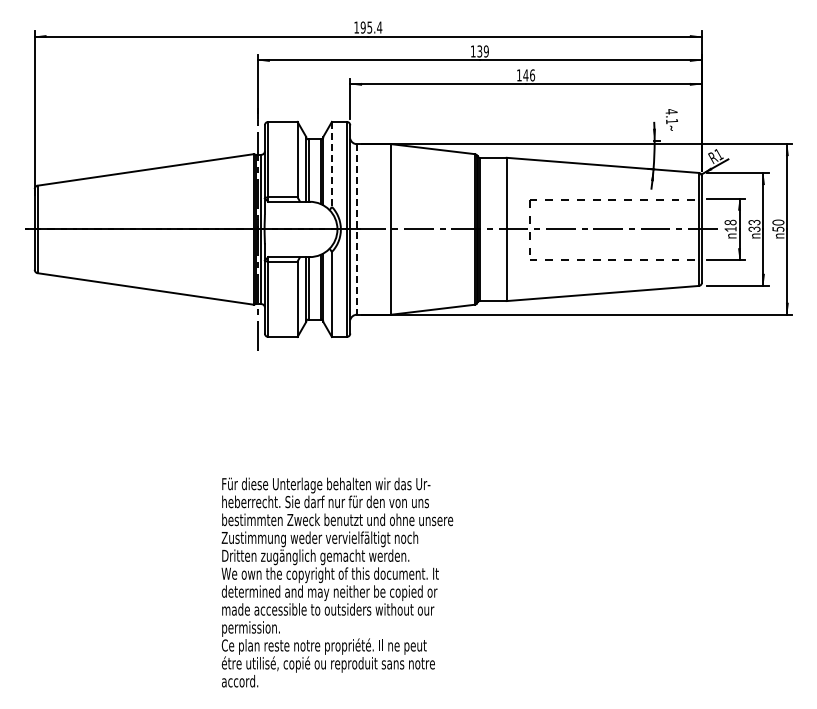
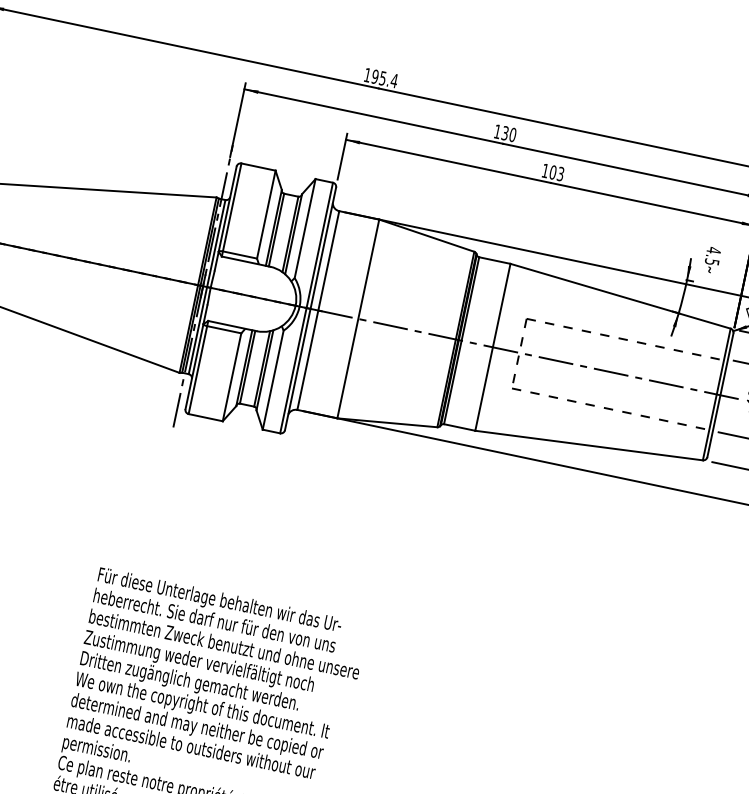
text: (485, 51) -> (511, 134), 139 -> 130
text: (529, 75) -> (557, 173), 146 -> 103
text: (672, 121) -> (712, 262), 4.1 -> 4.5
line: (331, 164) -> (304, 228), dashed -> solid
line: (356, 229) -> (317, 310), dashed -> solid

